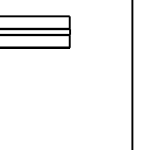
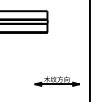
part: (83, 119) -> (56, 81), added

